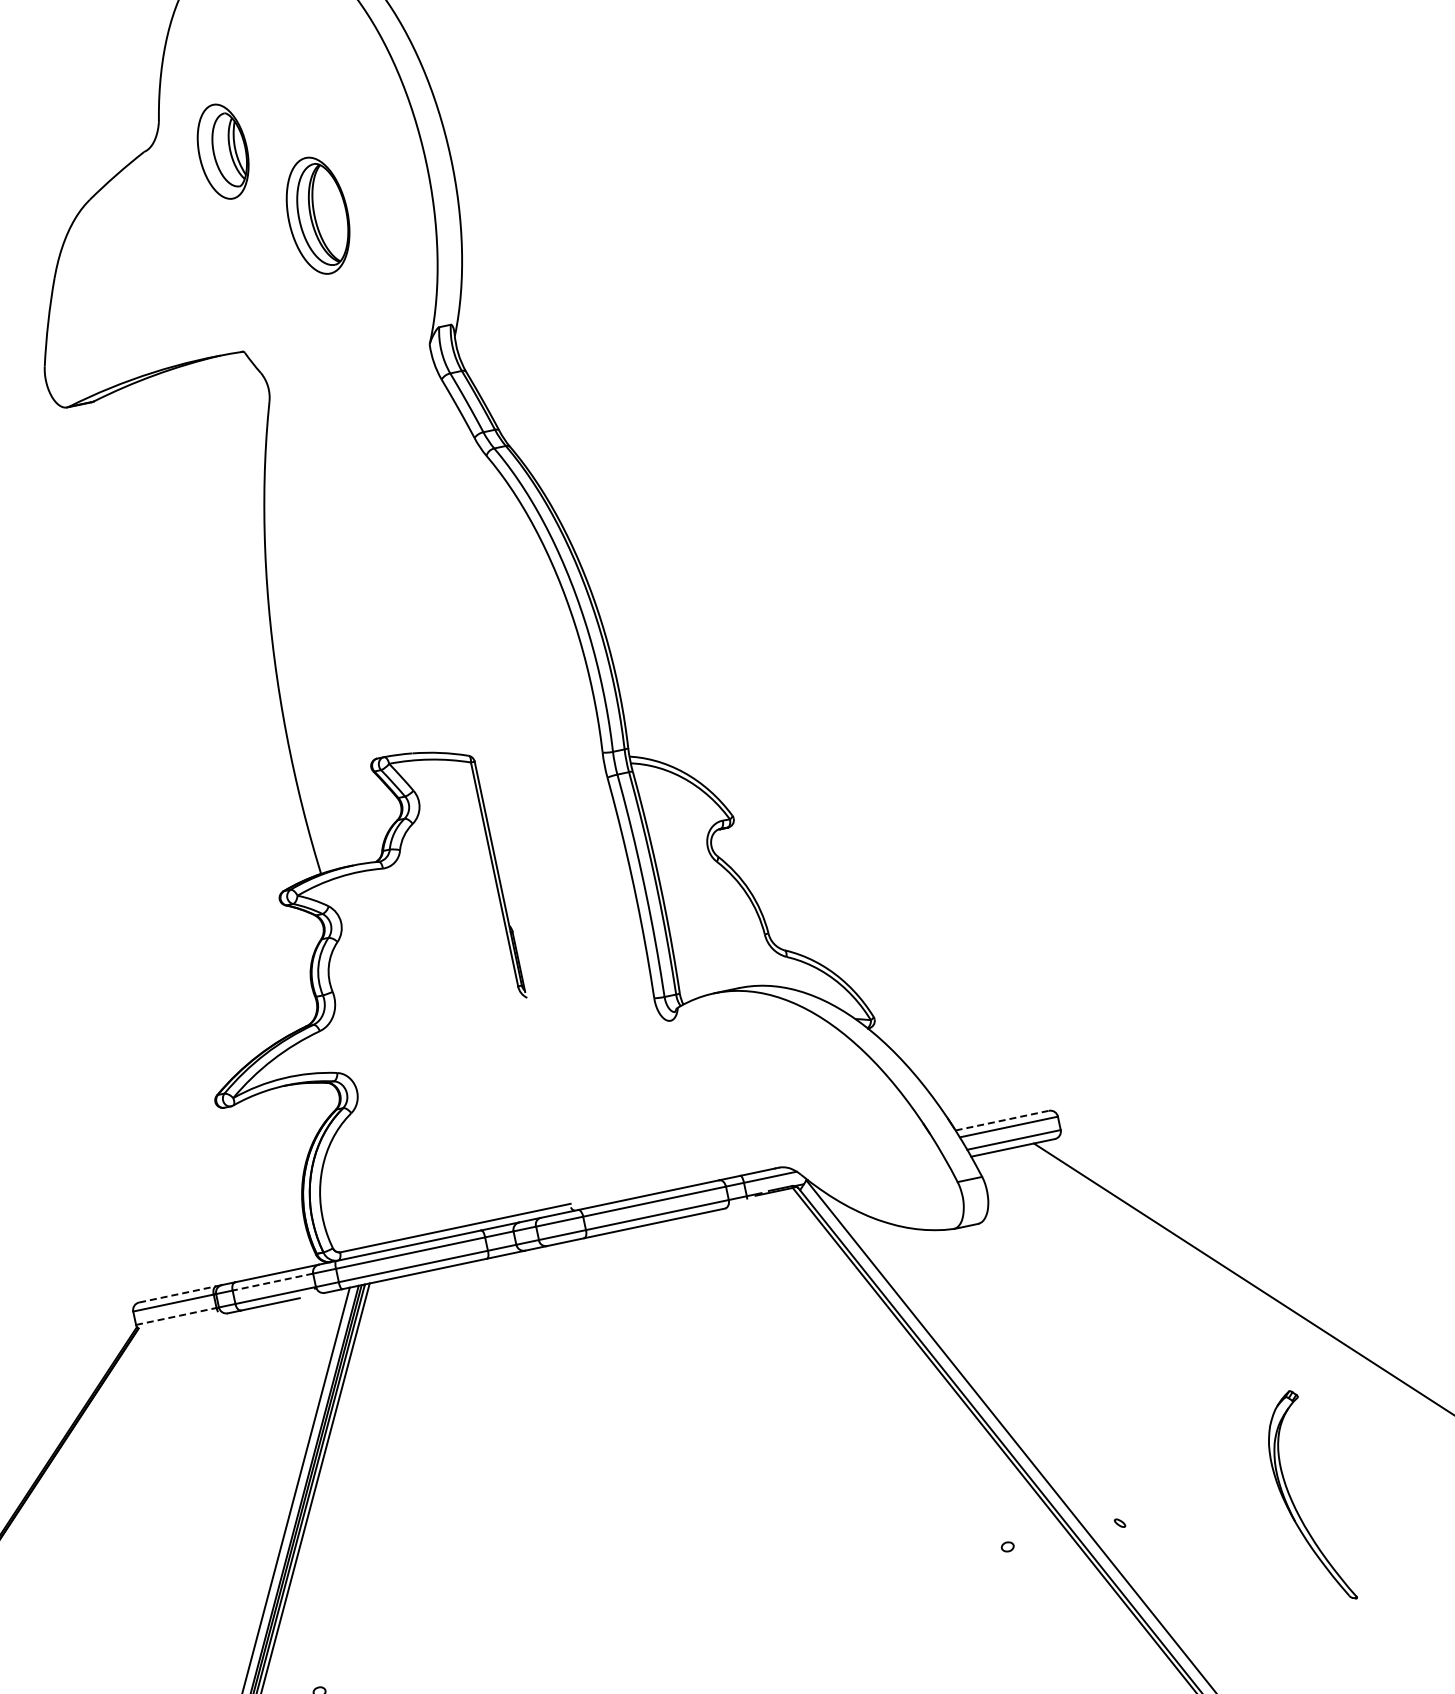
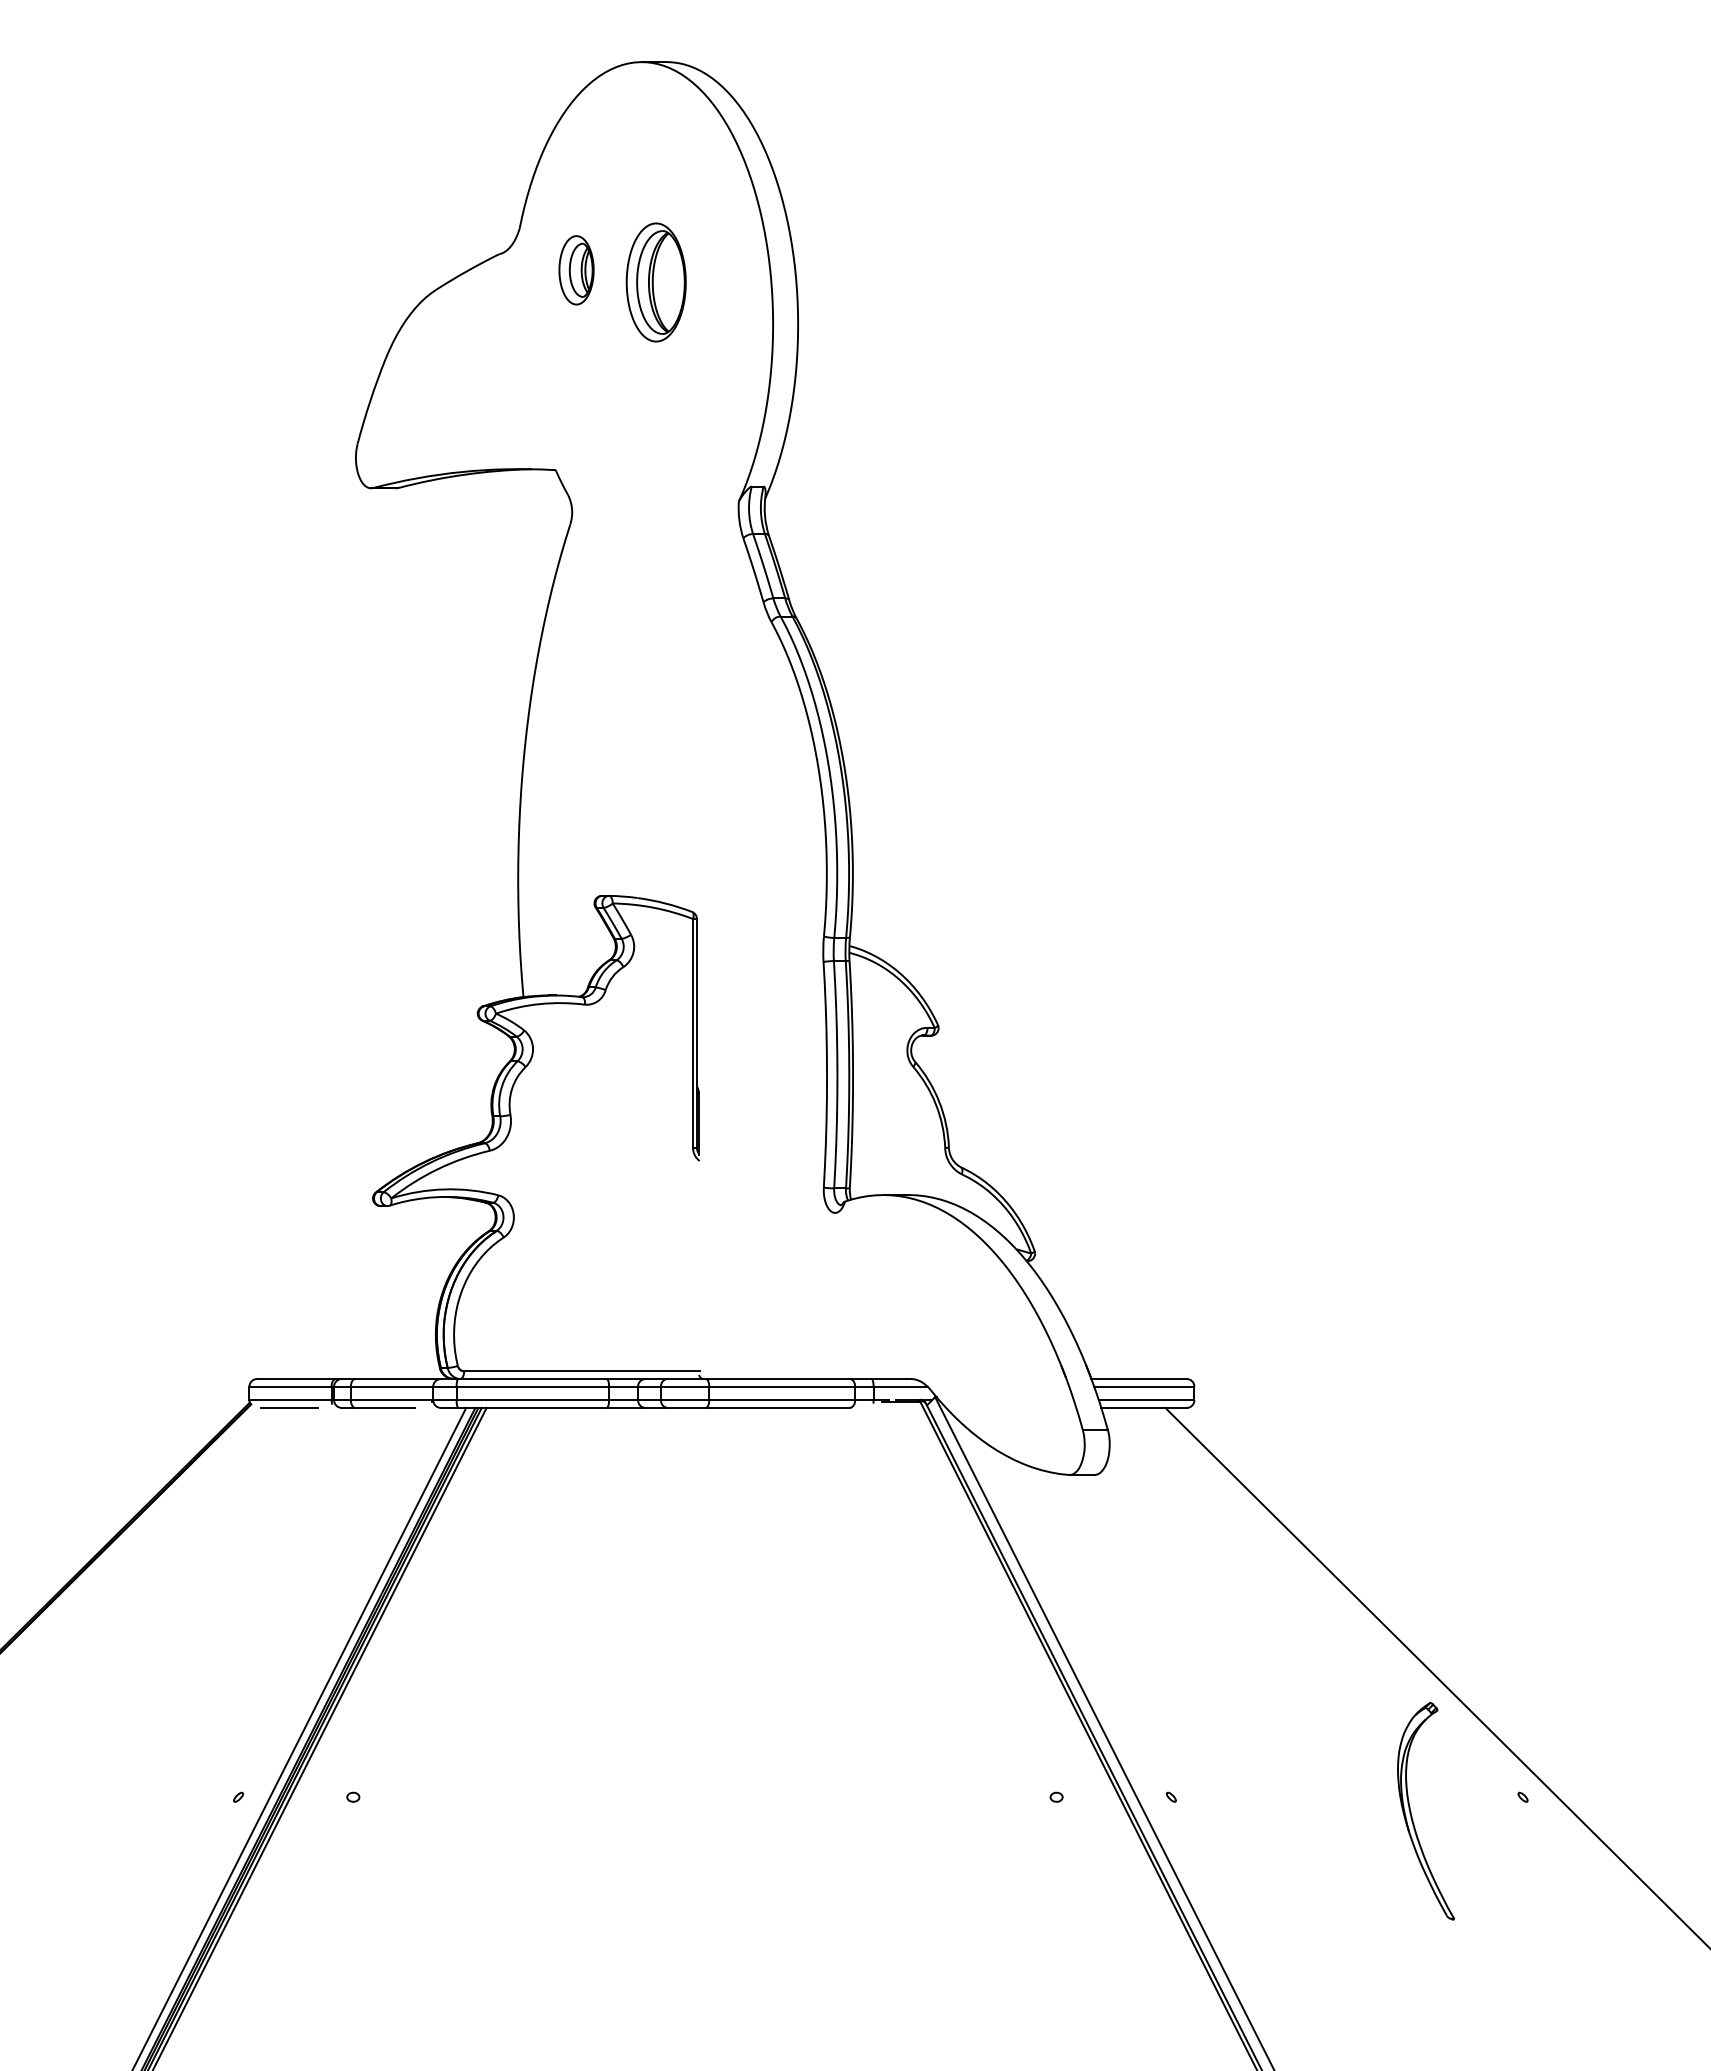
part: (223, 151) -> (576, 270), size x0.71
part: (317, 215) -> (655, 282), moved
line: (1002, 1121) -> (1139, 1379), dashed -> solid
line: (272, 1282) -> (391, 1386), dashed -> solid
line: (177, 1294) -> (296, 1379), dashed -> solid
line: (177, 1316) -> (291, 1400), dashed -> solid
line: (176, 1323) -> (289, 1407), added
part: (1295, 1504) -> (1412, 1815), moved

